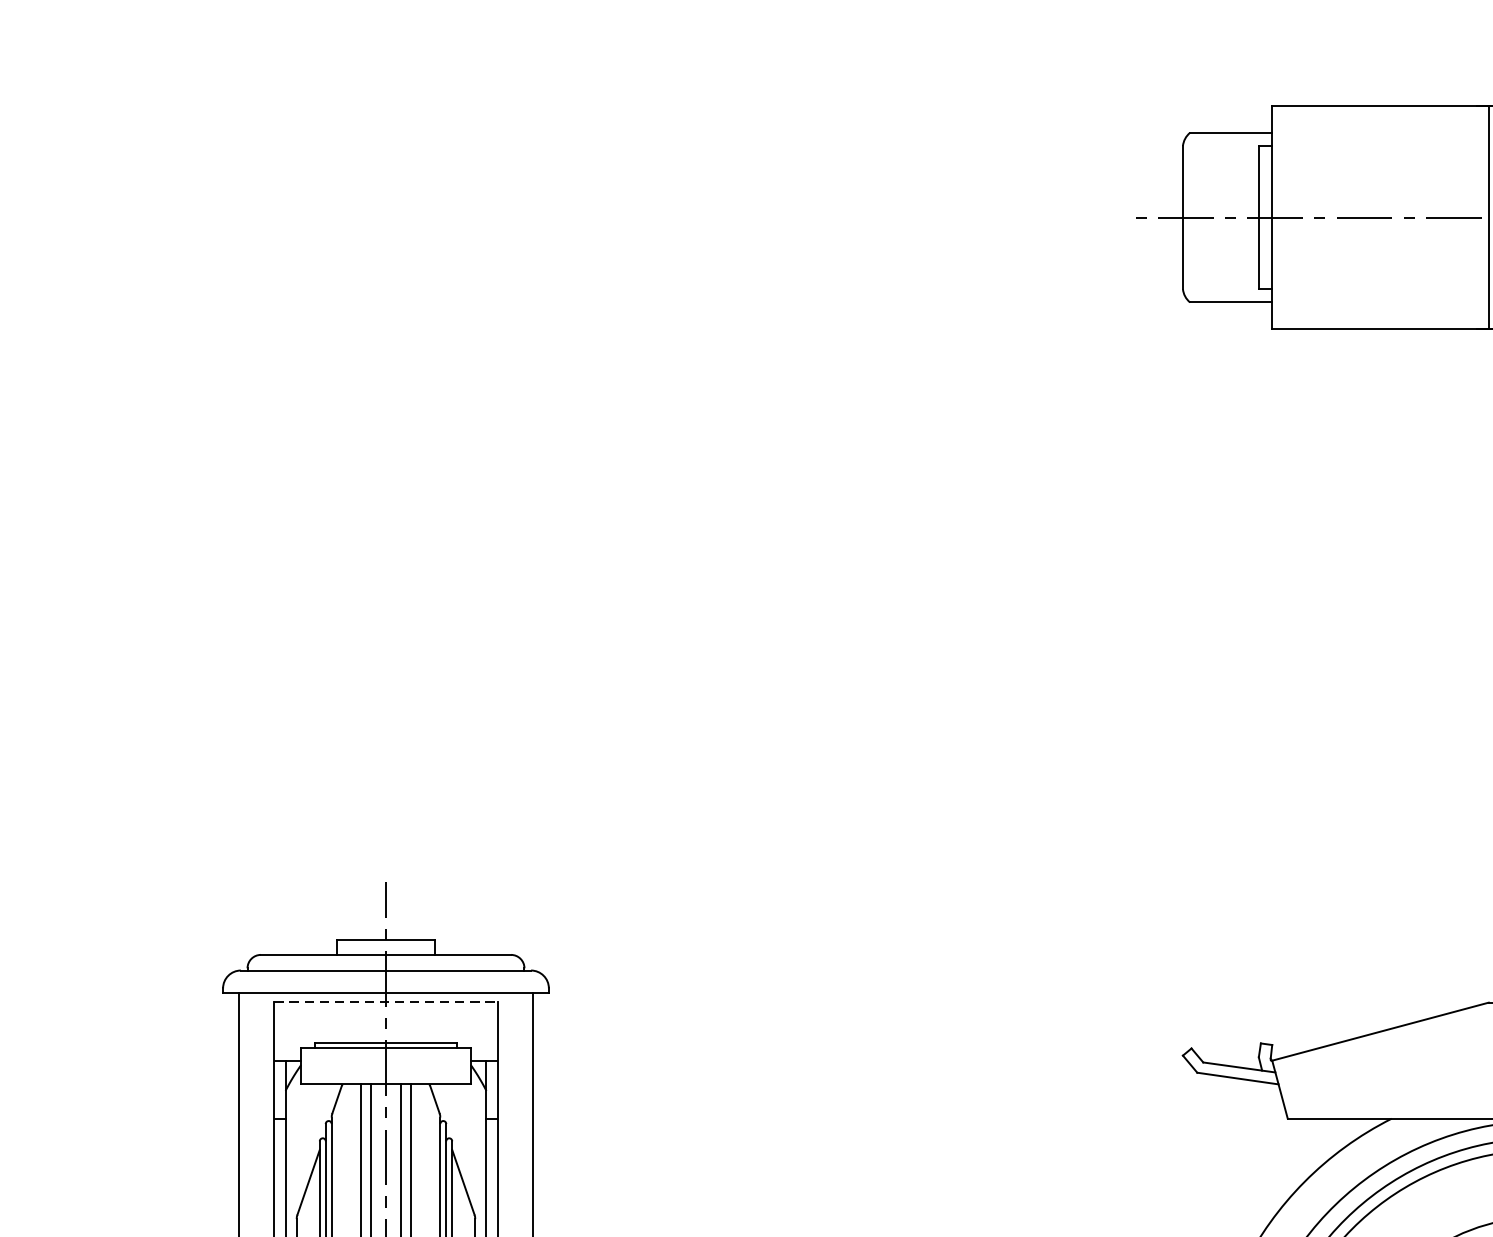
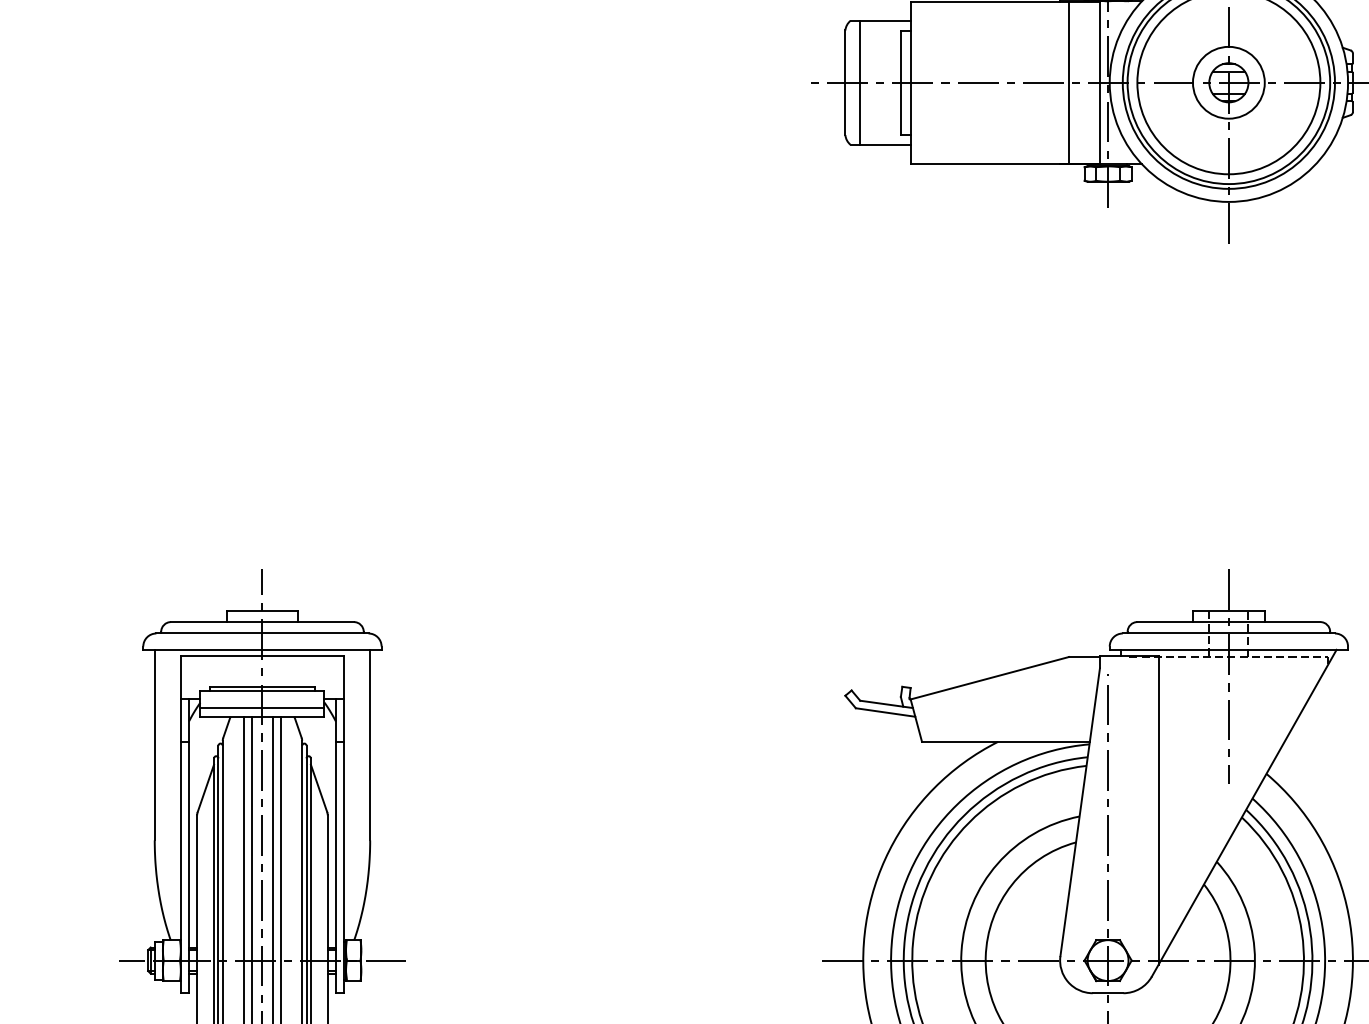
line: (1203, 217) -> (860, 82), added
line: (386, 1001) -> (262, 656), dashed -> solid
line: (386, 1073) -> (262, 708), added

